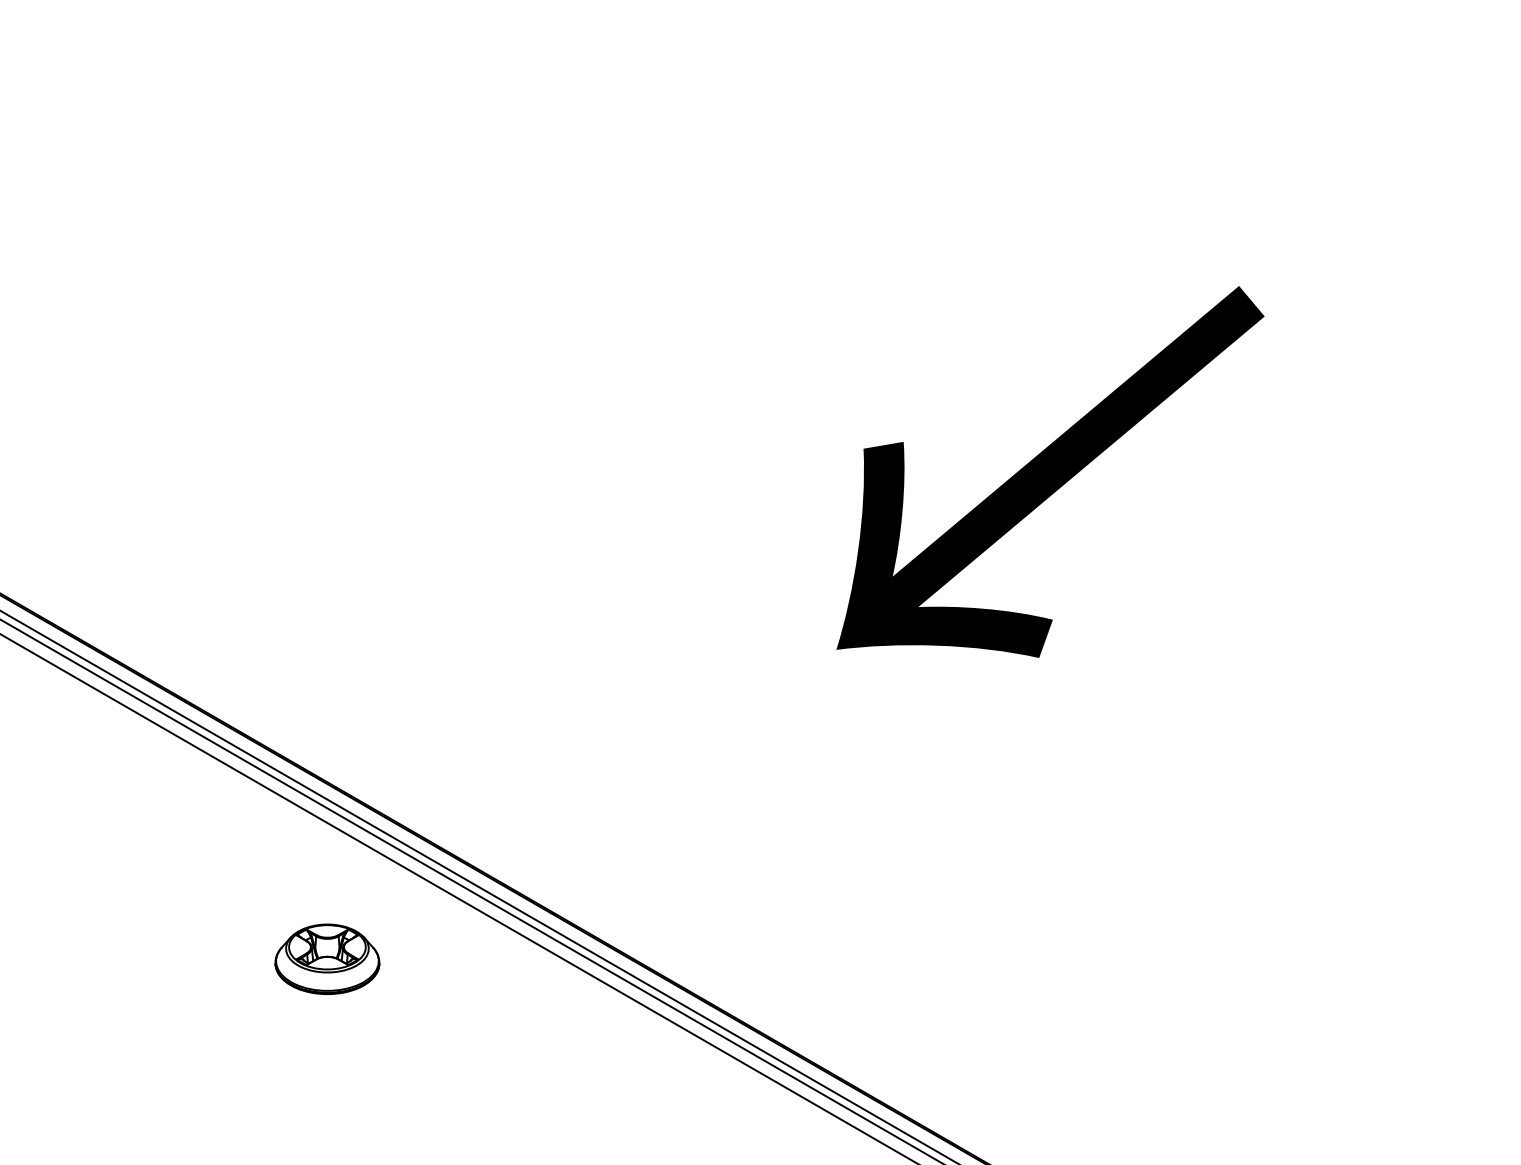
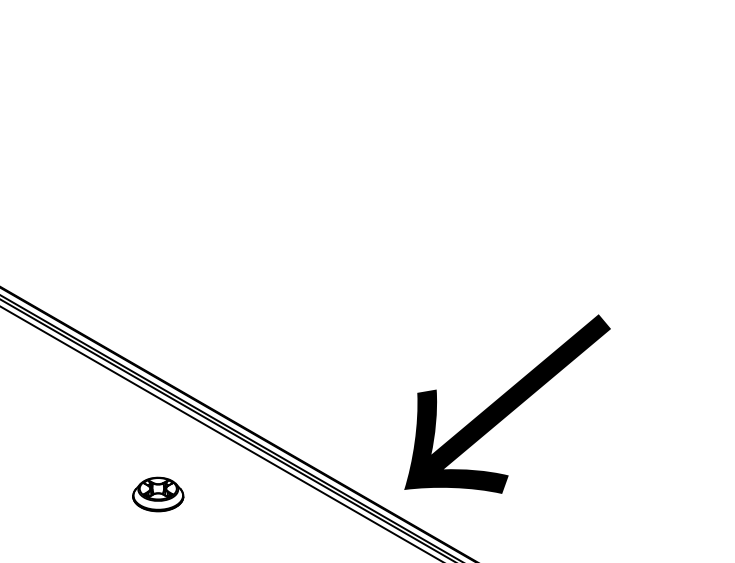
text: (1050, 470) -> (507, 403), moved
part: (327, 959) -> (158, 494), moved

